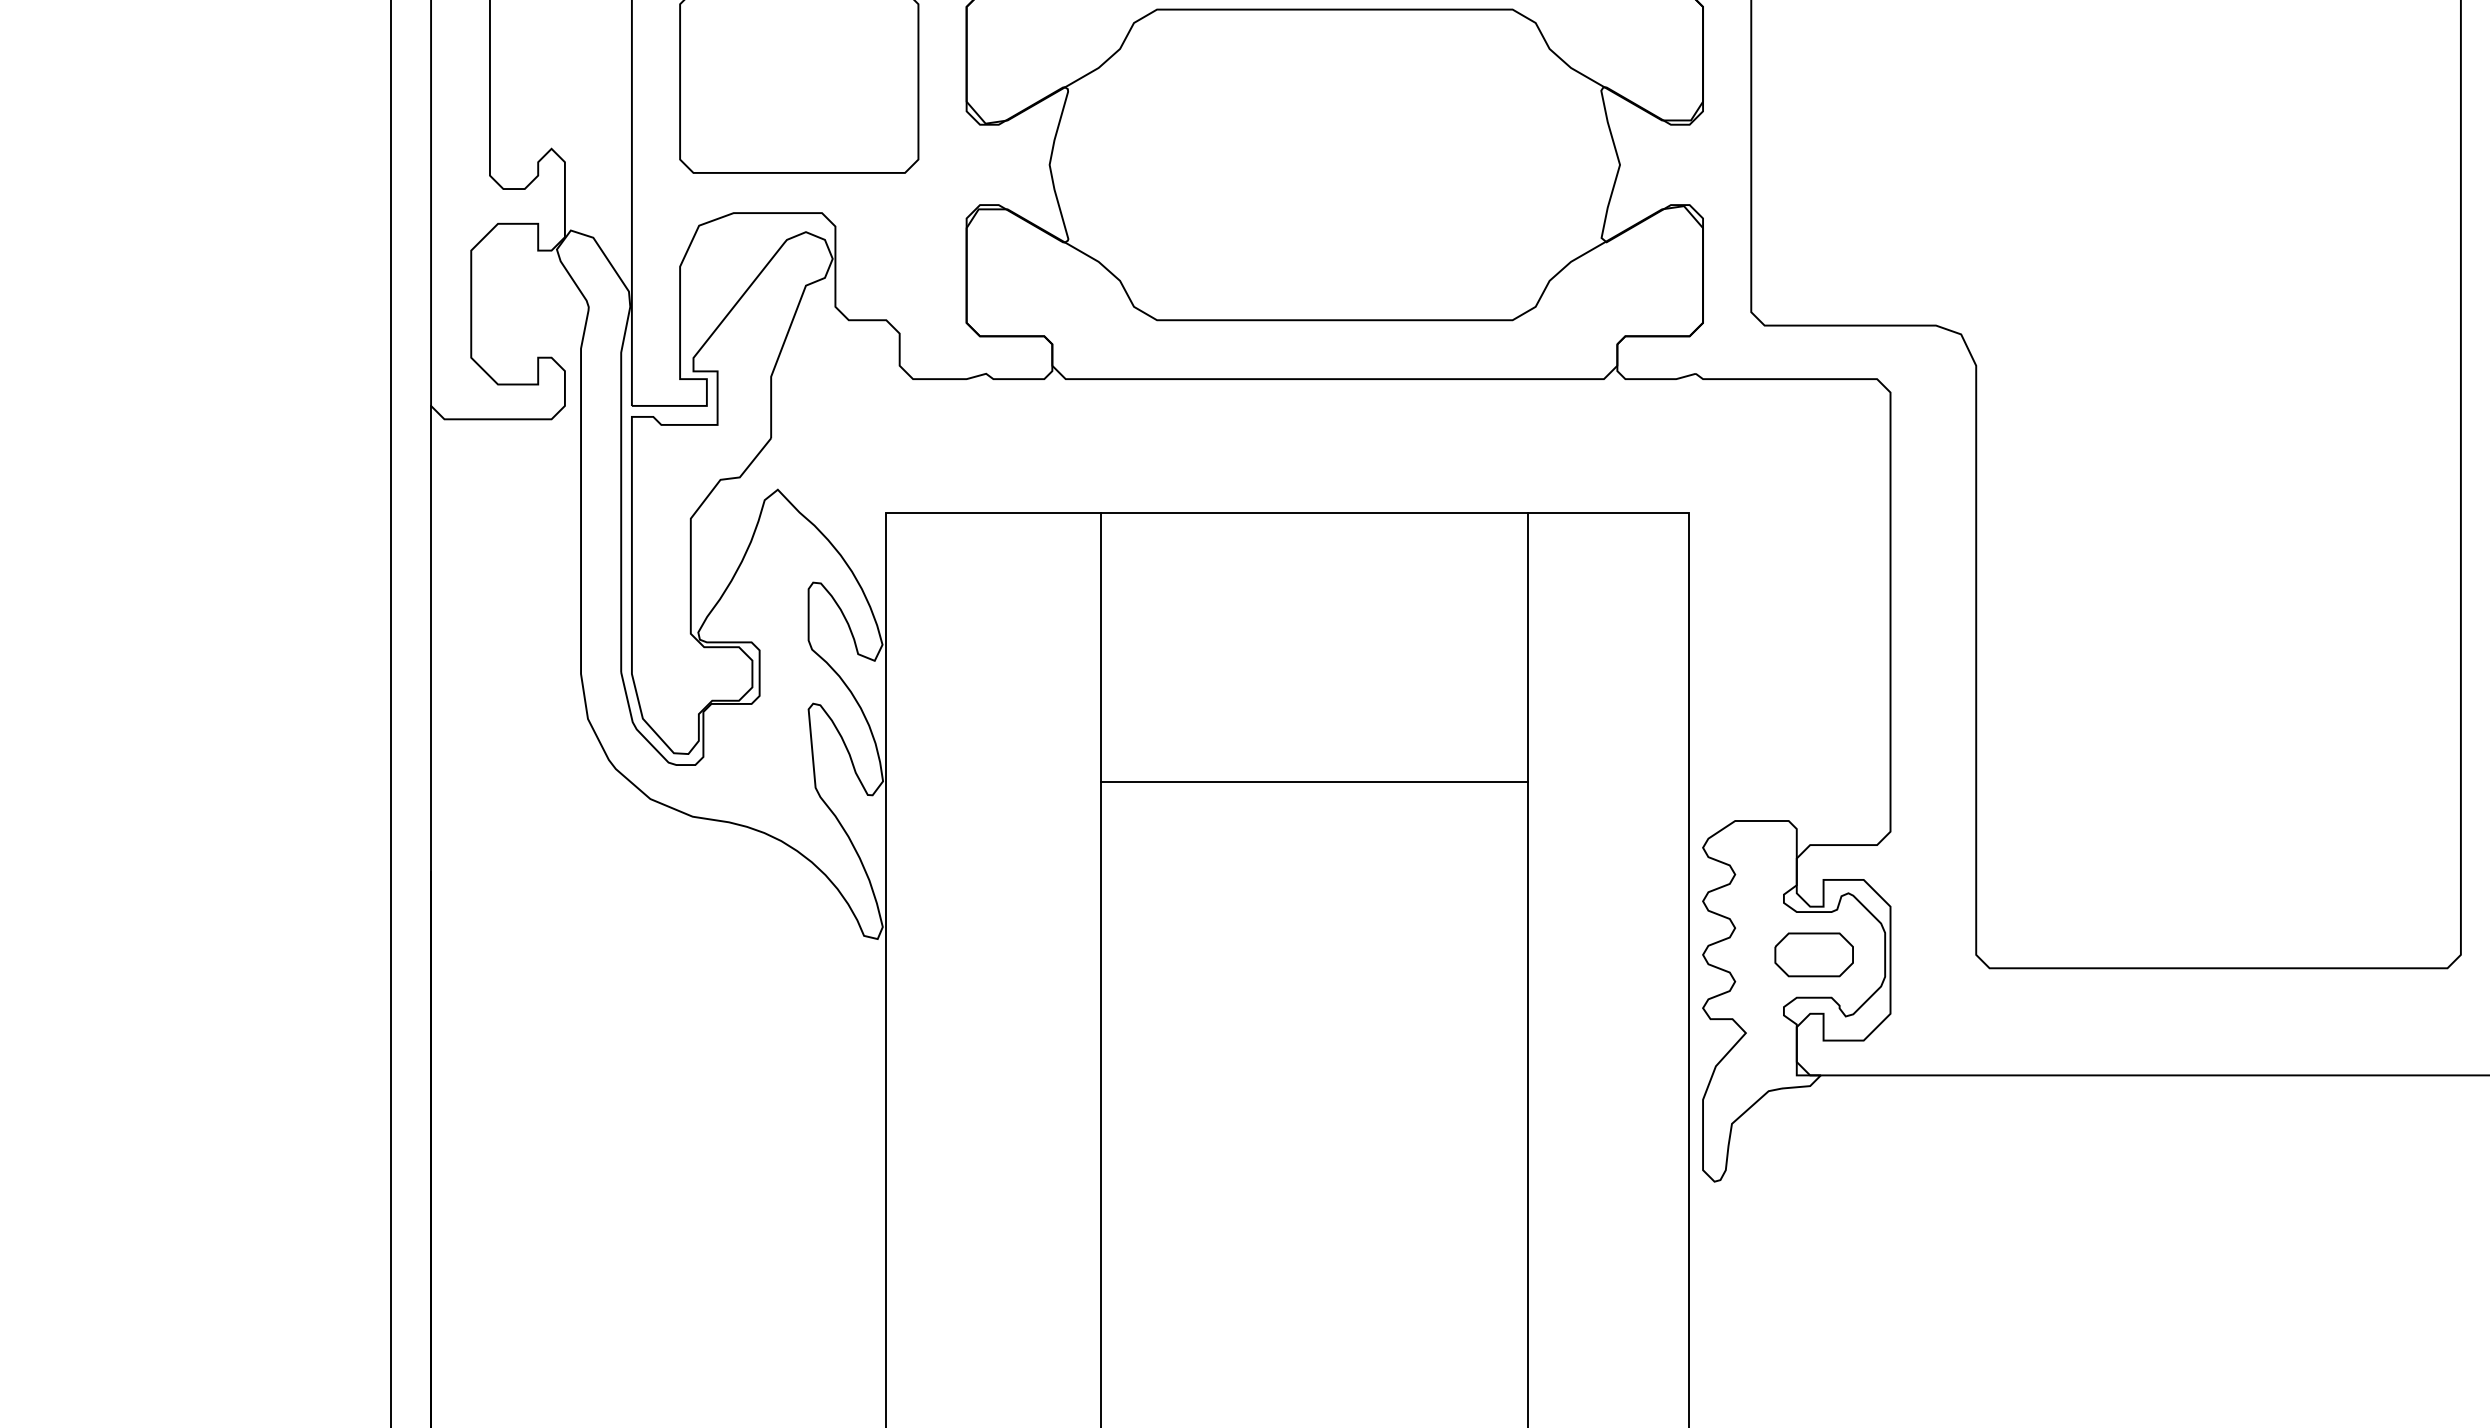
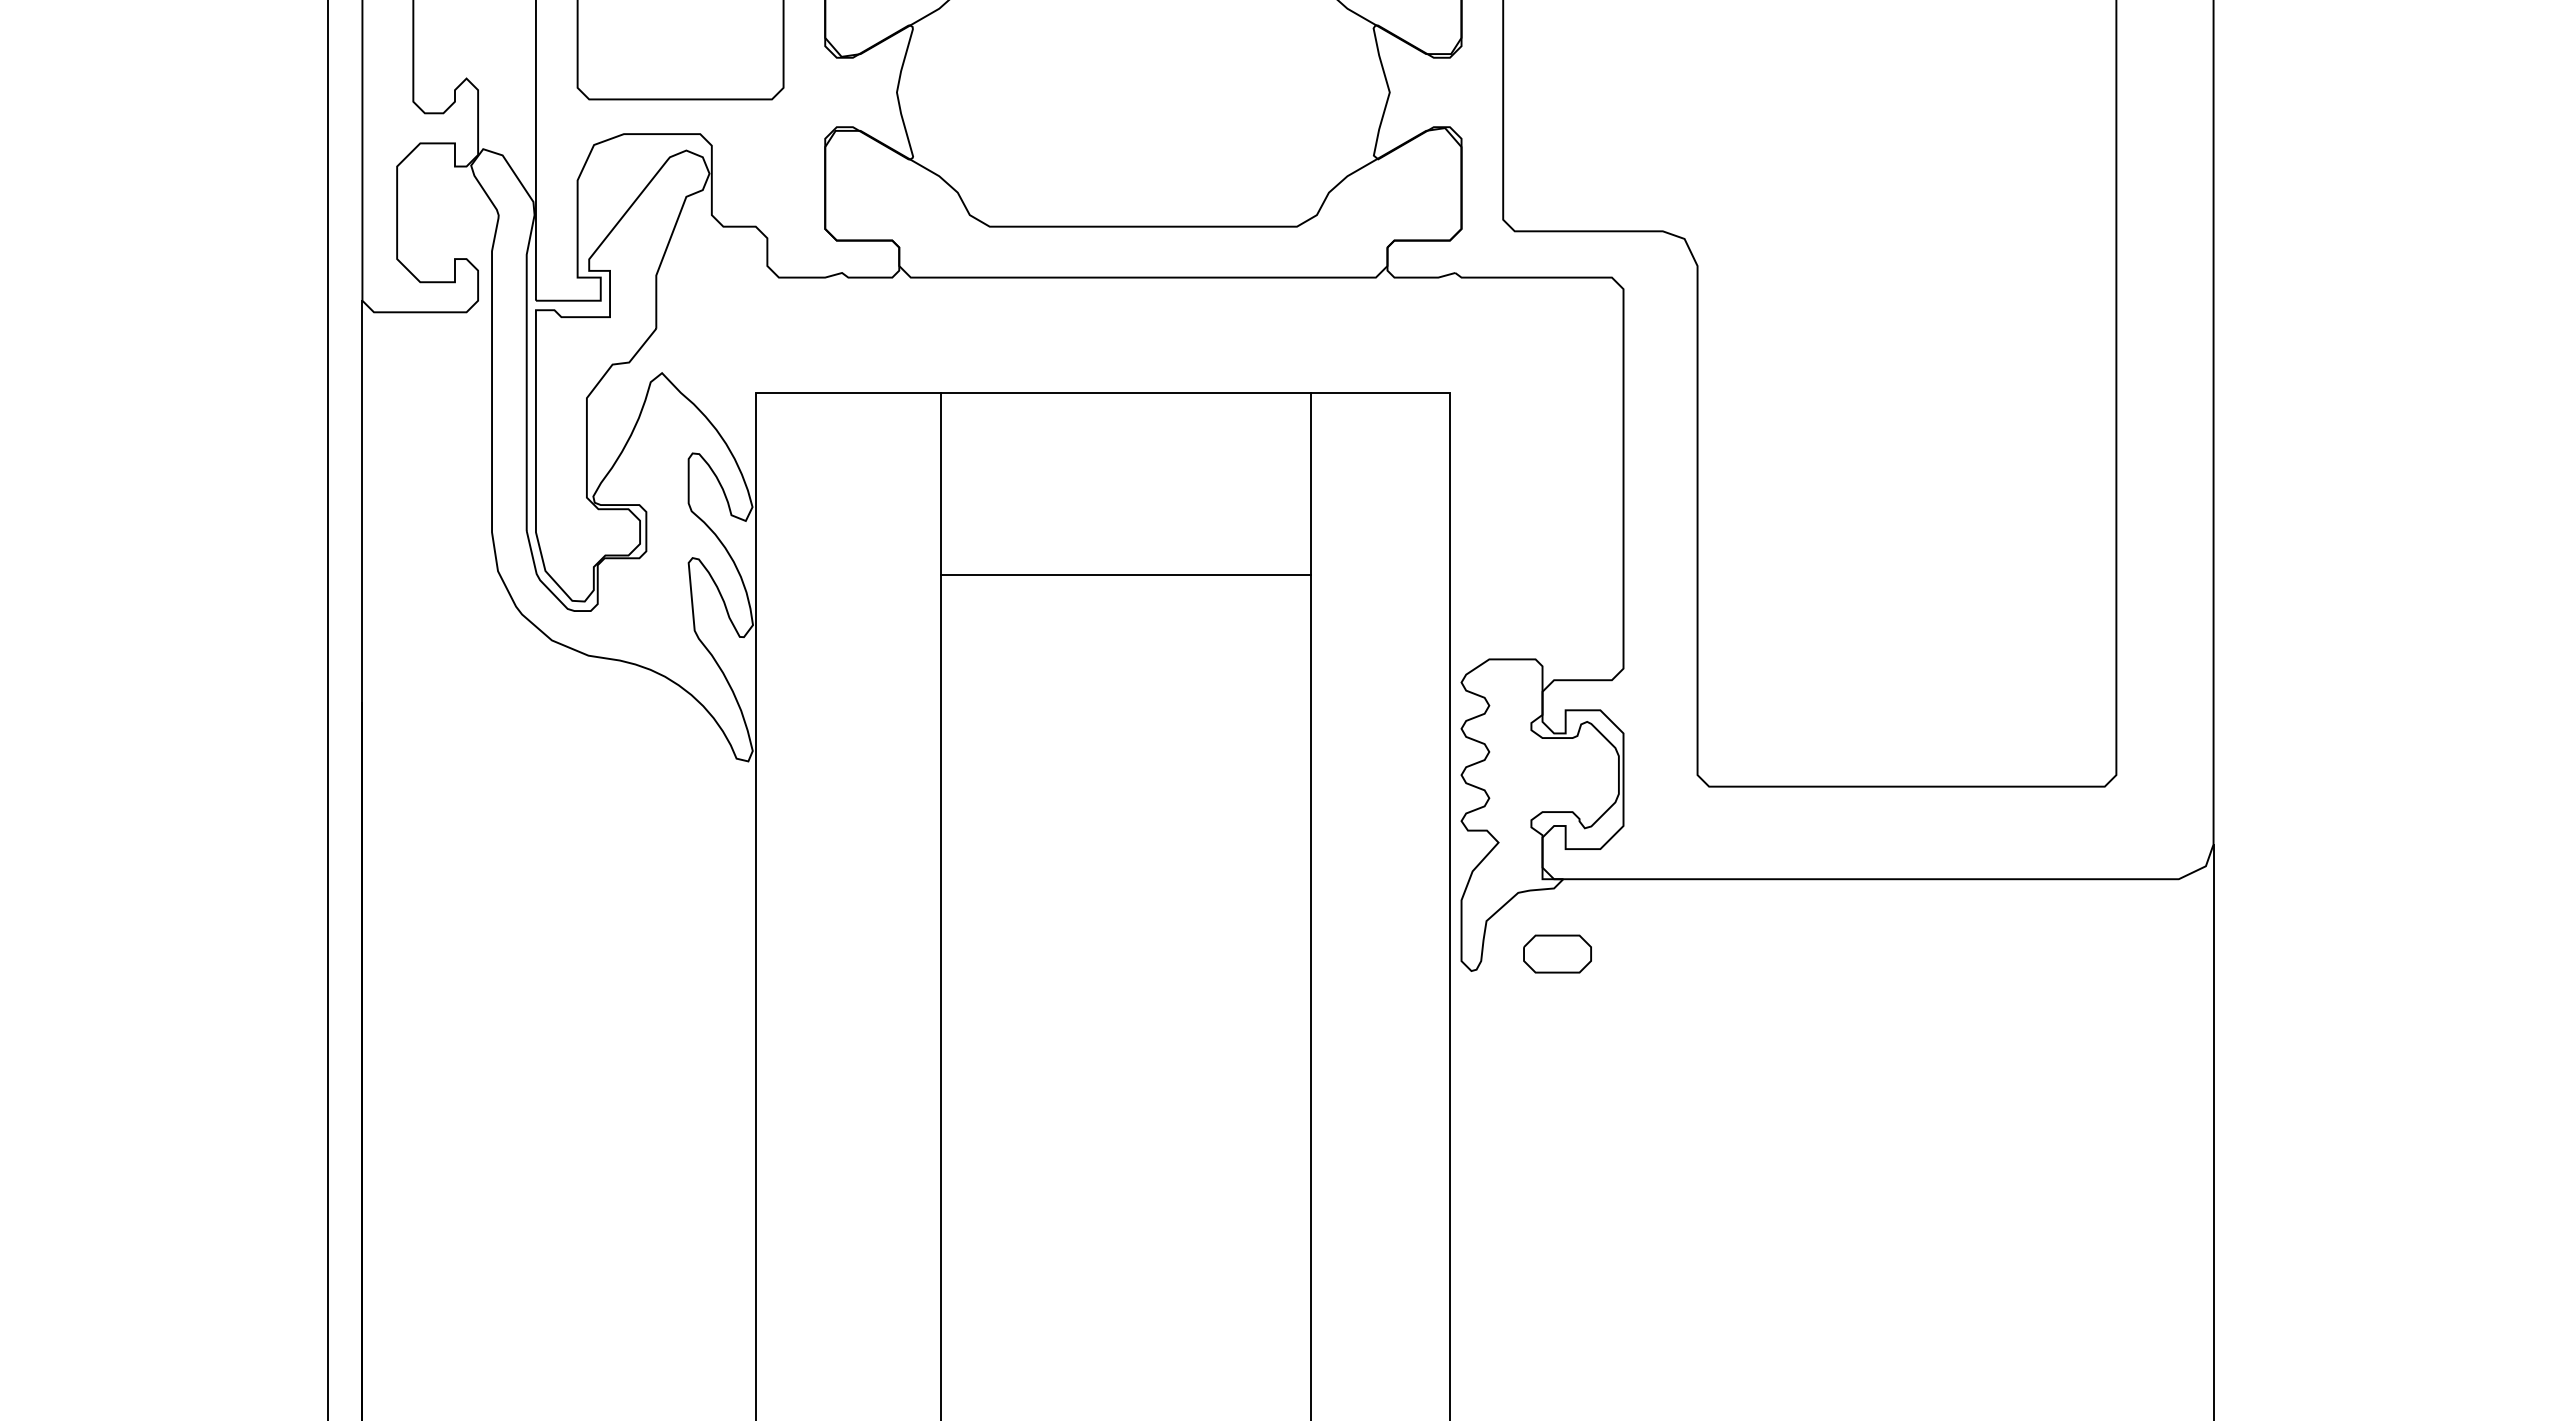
line: (1314, 781) -> (1125, 574), moved
part: (1814, 954) -> (1557, 953), moved

